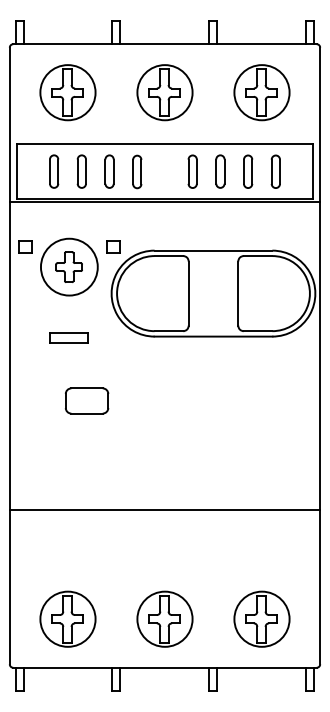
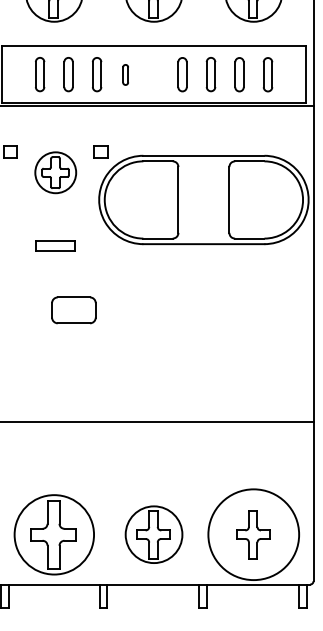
part: (137, 171) -> (125, 74), size x0.6
circle: (68, 266) -> (54, 172), size x0.7
part: (67, 618) -> (53, 533), size x1.4
circle: (261, 618) -> (253, 533), size x1.6

